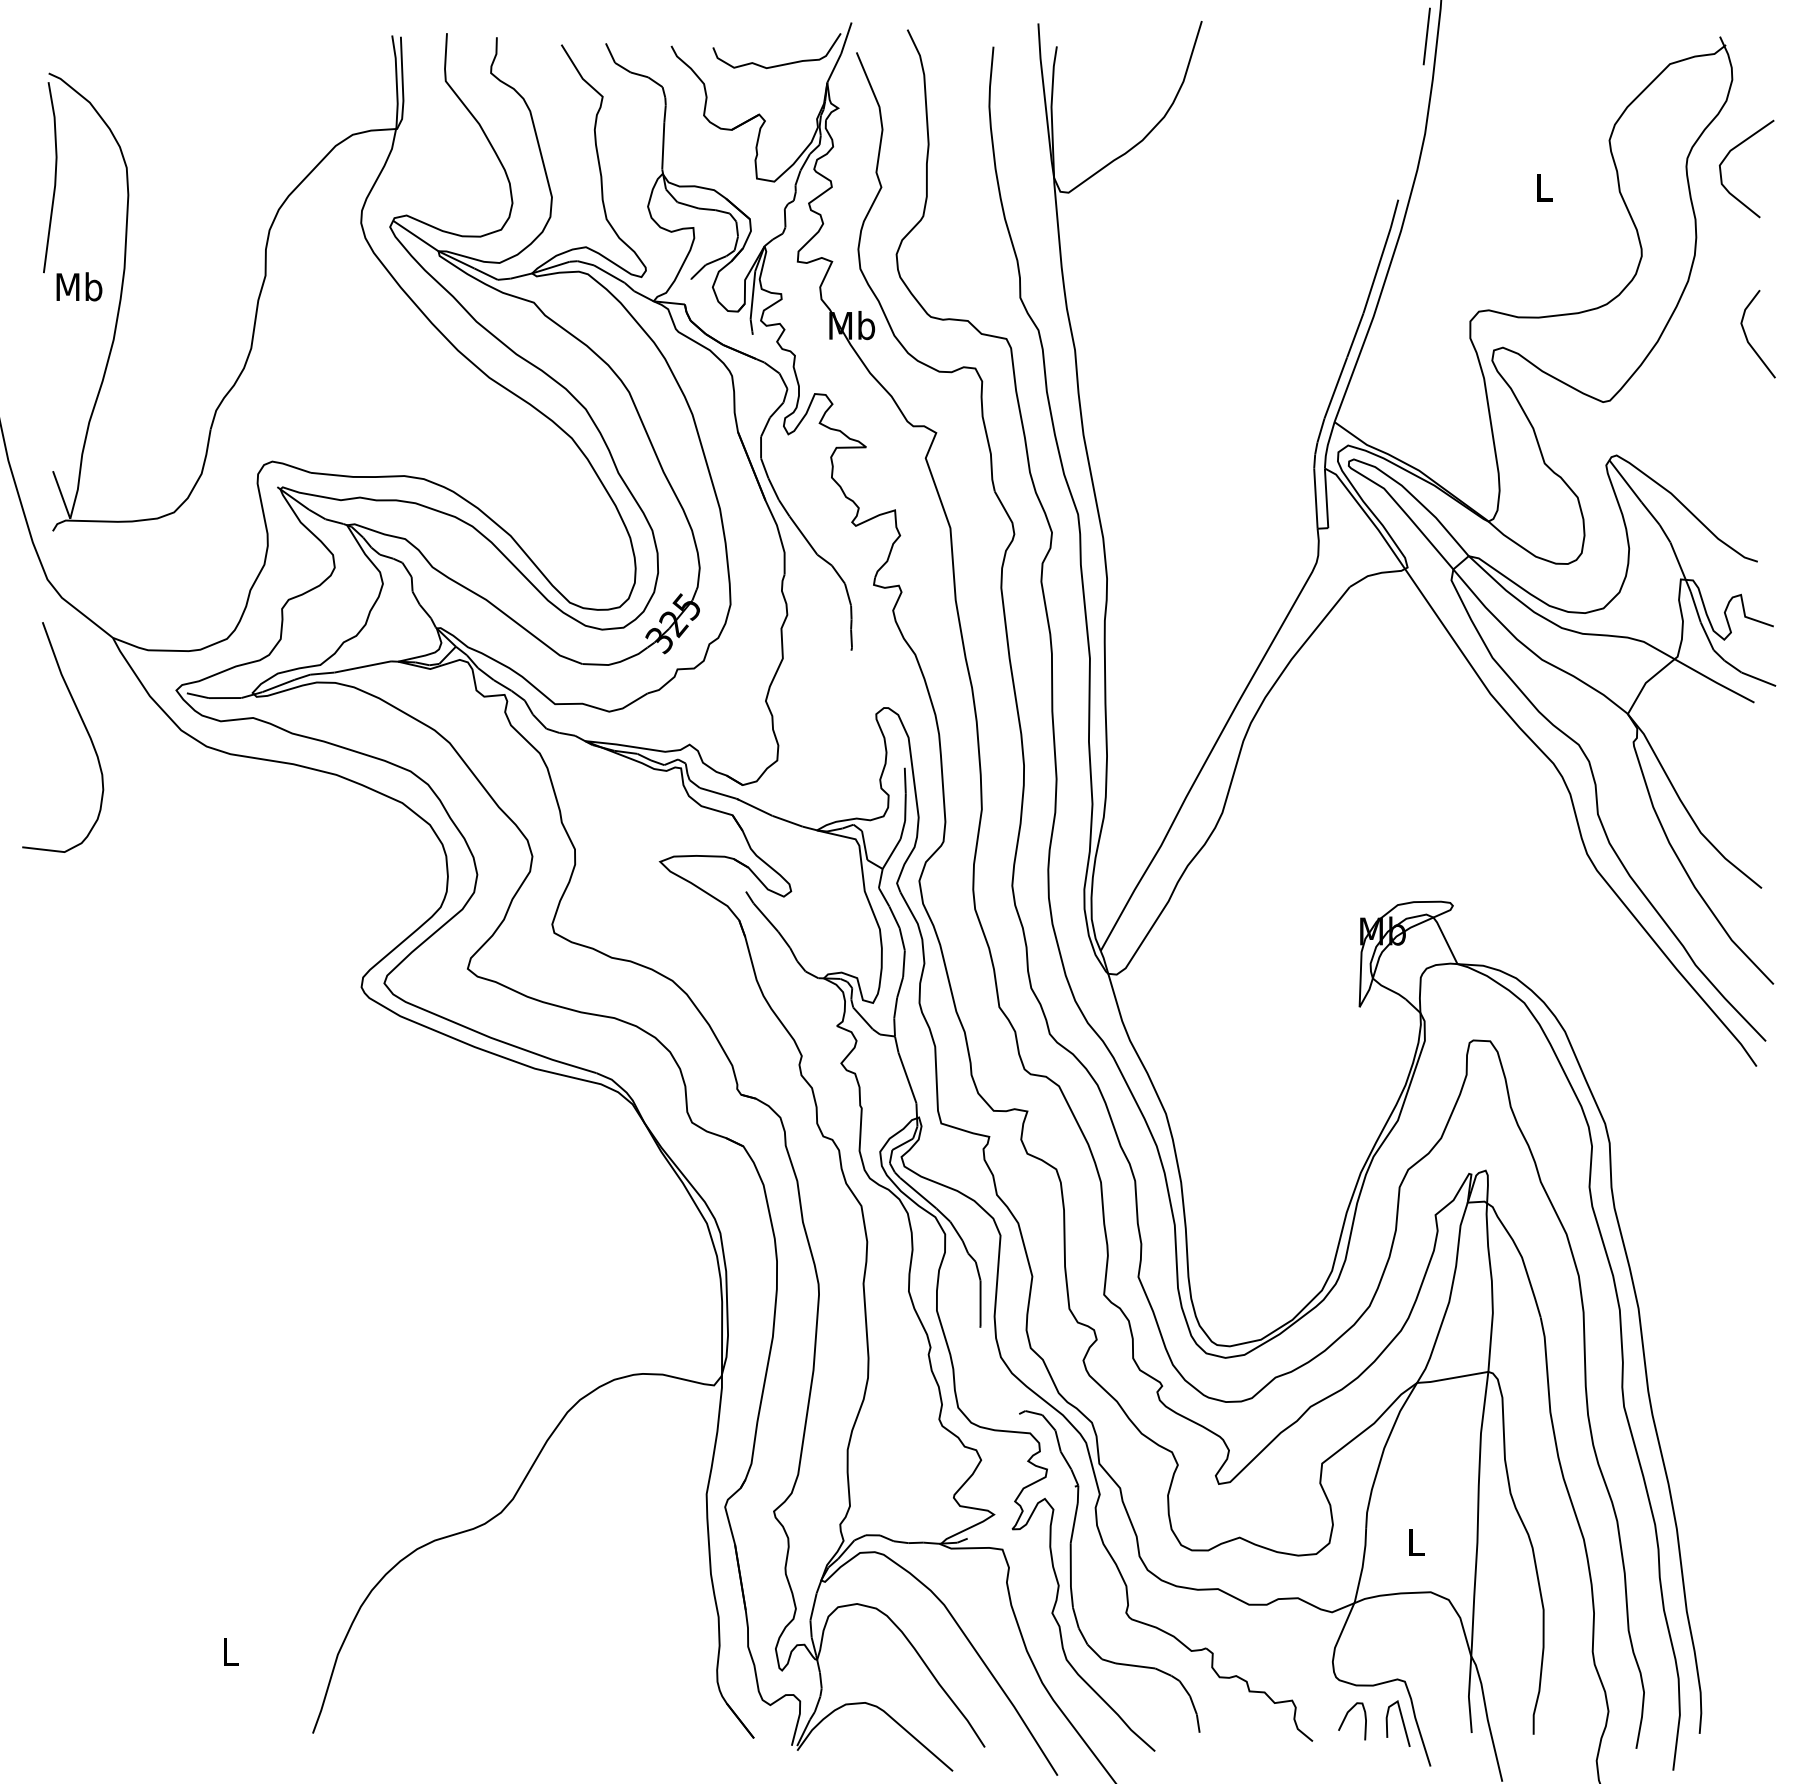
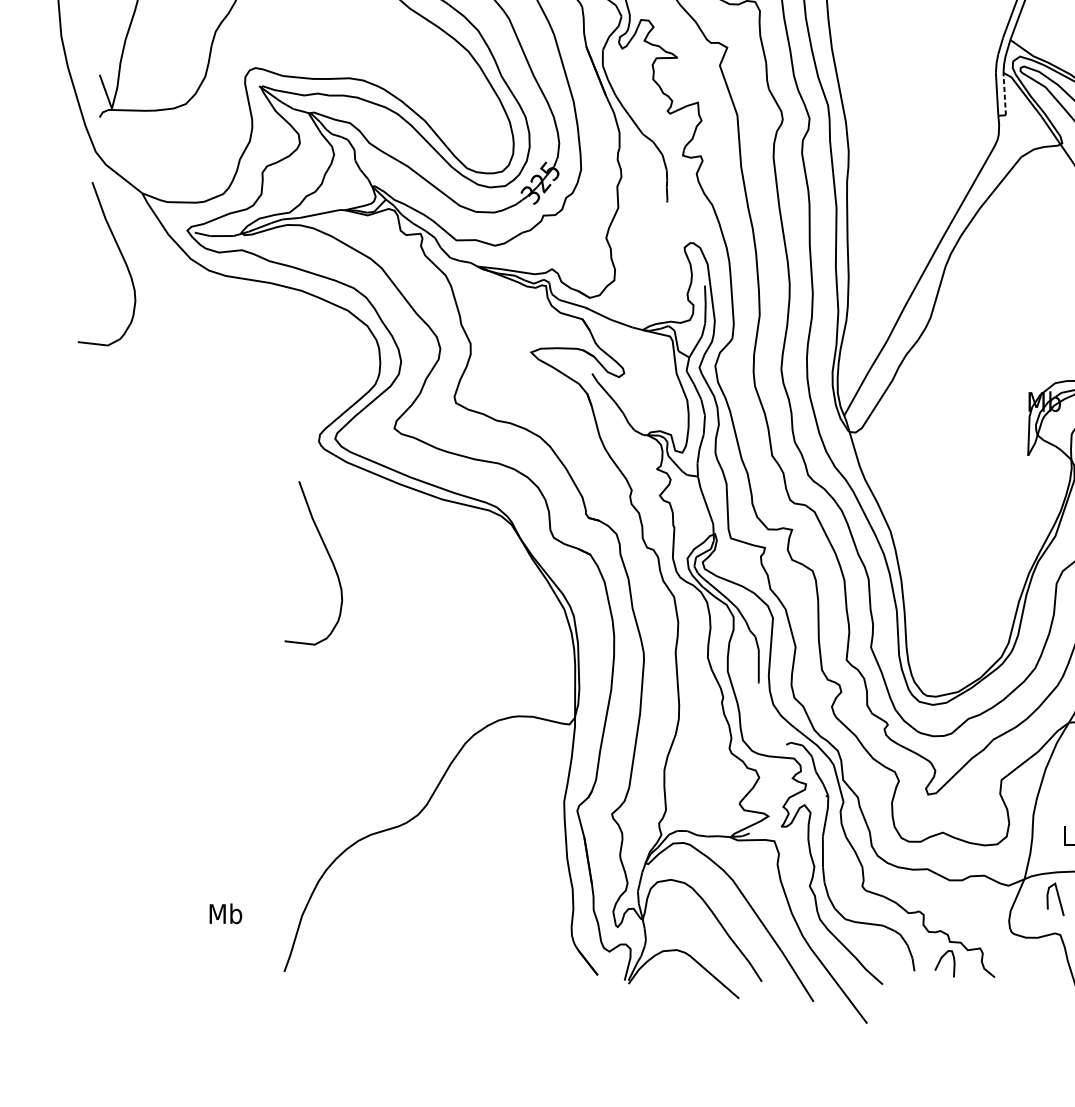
line: (1326, 498) -> (1004, 94), solid -> dashed
curve: (375, 1148) -> (328, 556), added
text: (230, 1651) -> (225, 913), L -> Mb
curve: (1346, 1717) -> (940, 961), moved
line: (1401, 1720) -> (1057, 897), moved

